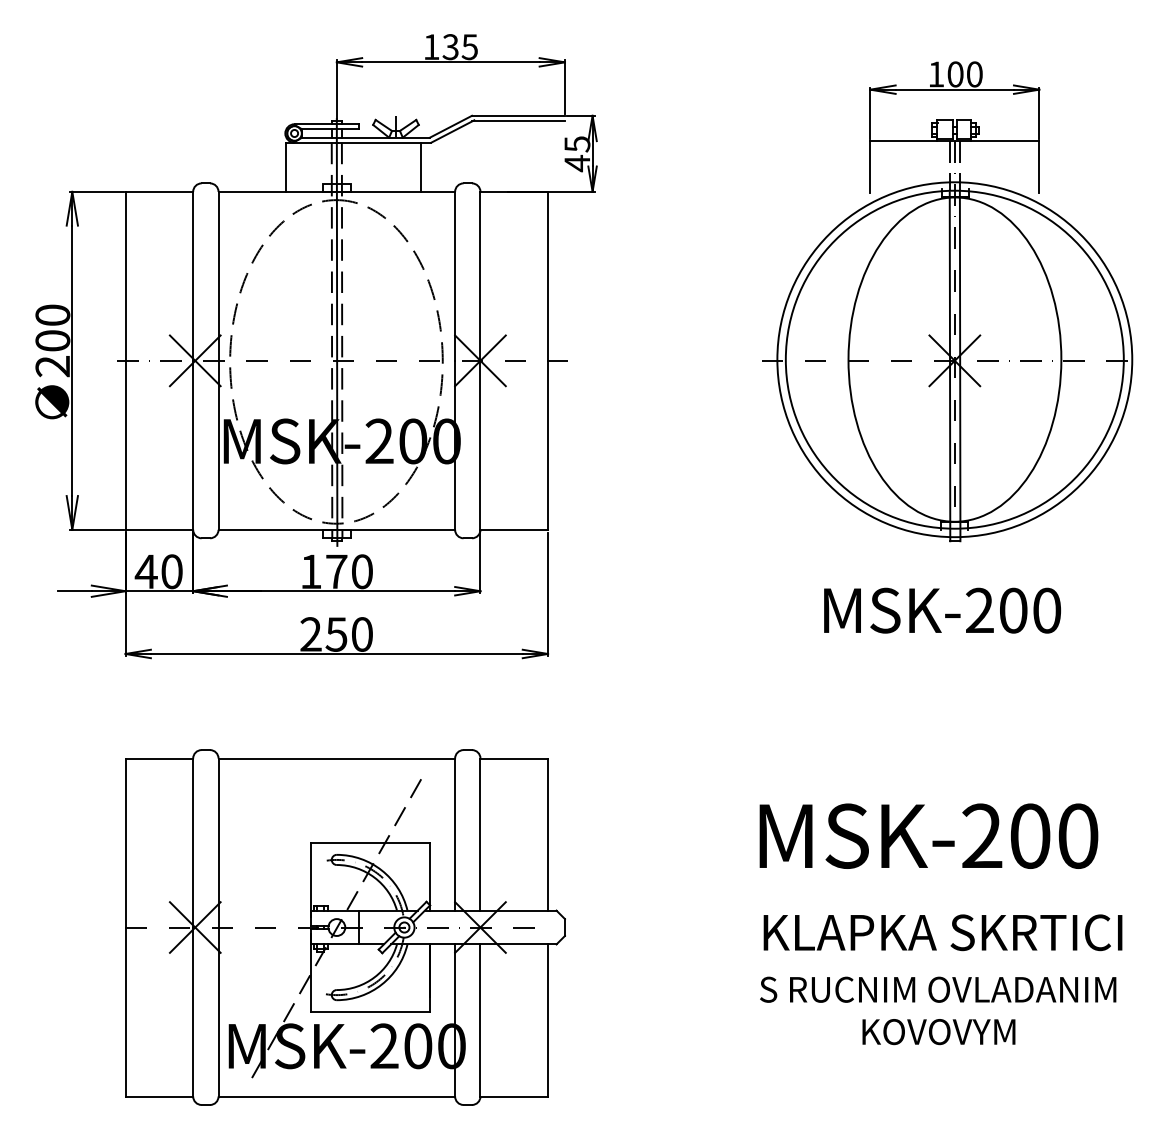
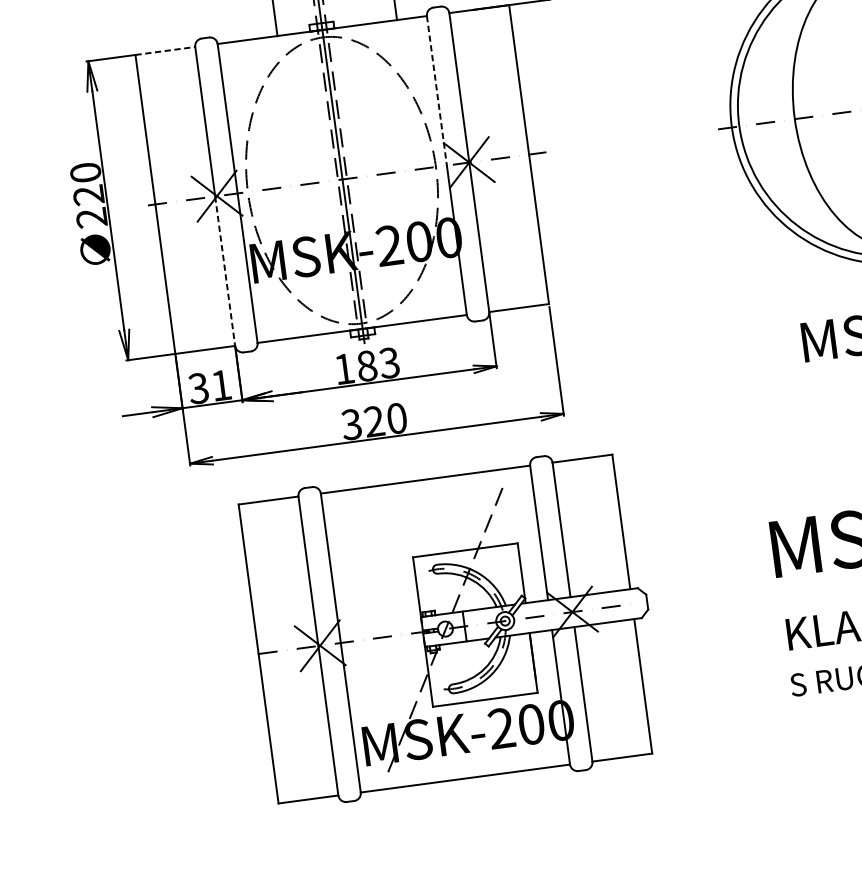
line: (159, 191) -> (165, 50), solid -> dashed
line: (455, 276) -> (437, 90), solid -> dashed
text: (52, 340) -> (88, 195), 200 -> 220
line: (193, 445) -> (225, 271), solid -> dashed
text: (158, 571) -> (209, 386), 40 -> 31
text: (349, 571) -> (378, 364), 170 -> 183
text: (323, 634) -> (362, 423), 250 -> 320
part: (345, 927) -> (453, 628), moved

